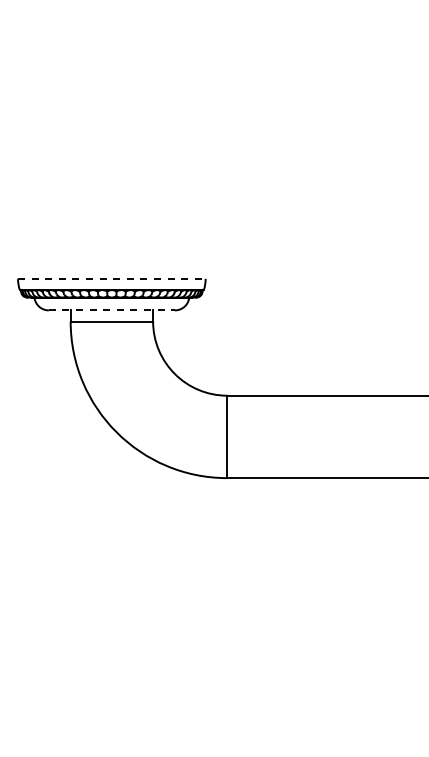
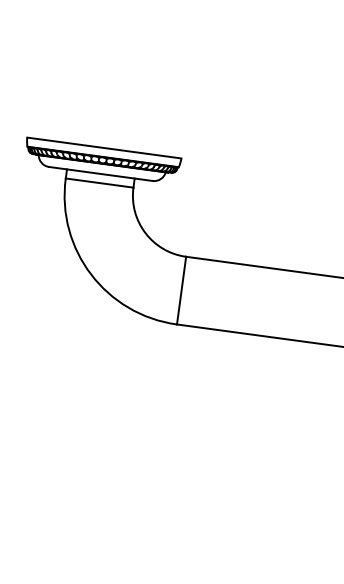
line: (111, 278) -> (104, 147), dashed -> solid
line: (112, 310) -> (101, 174), dashed -> solid

